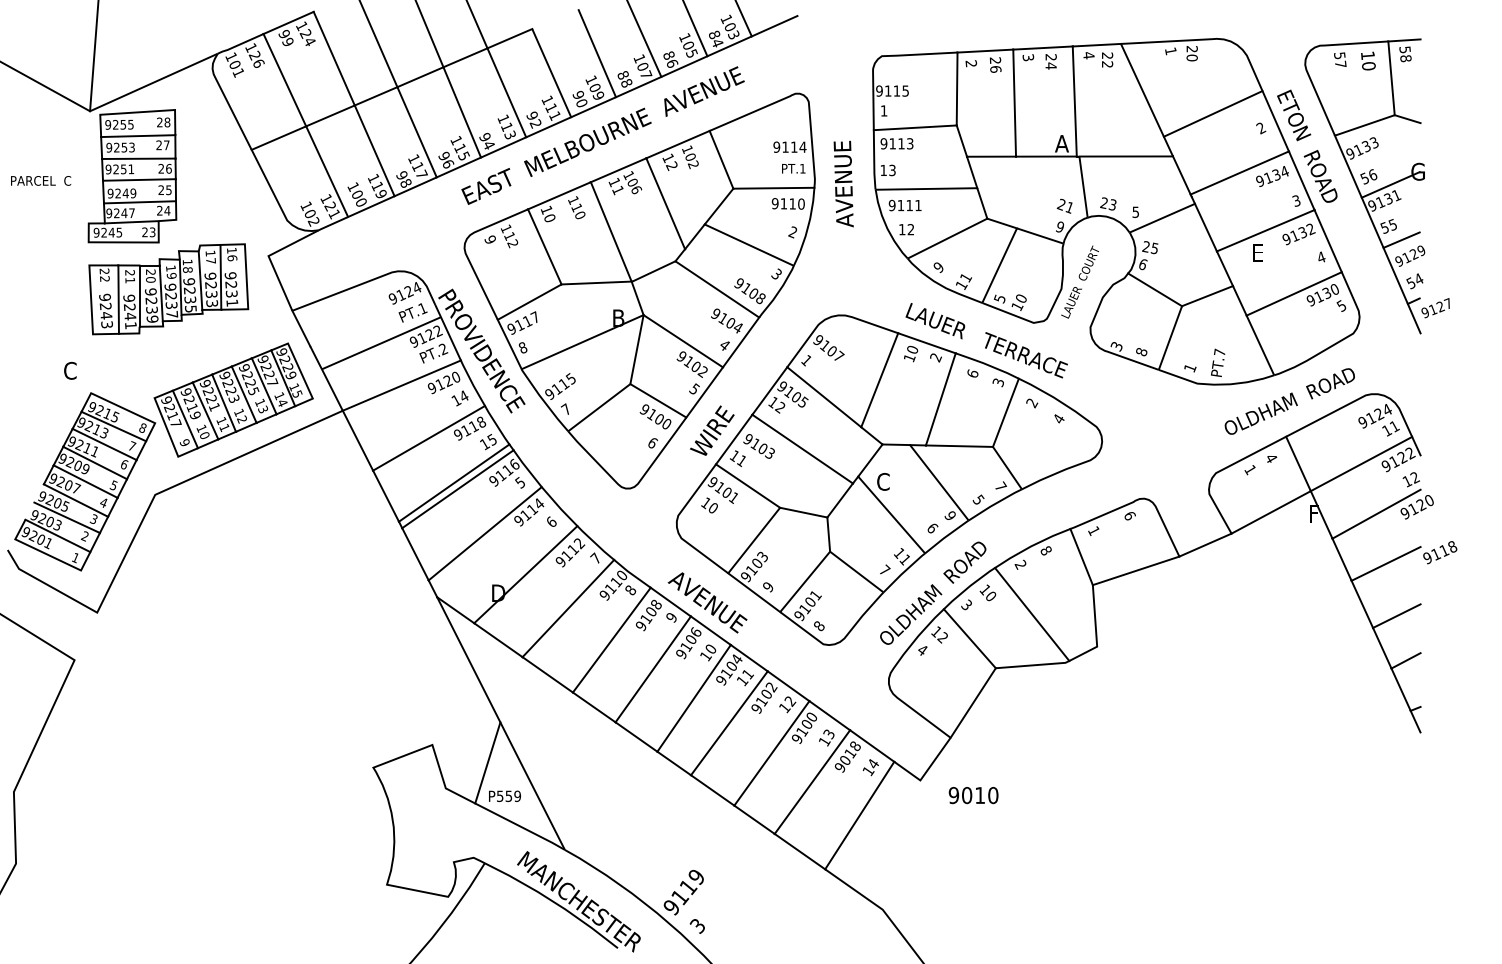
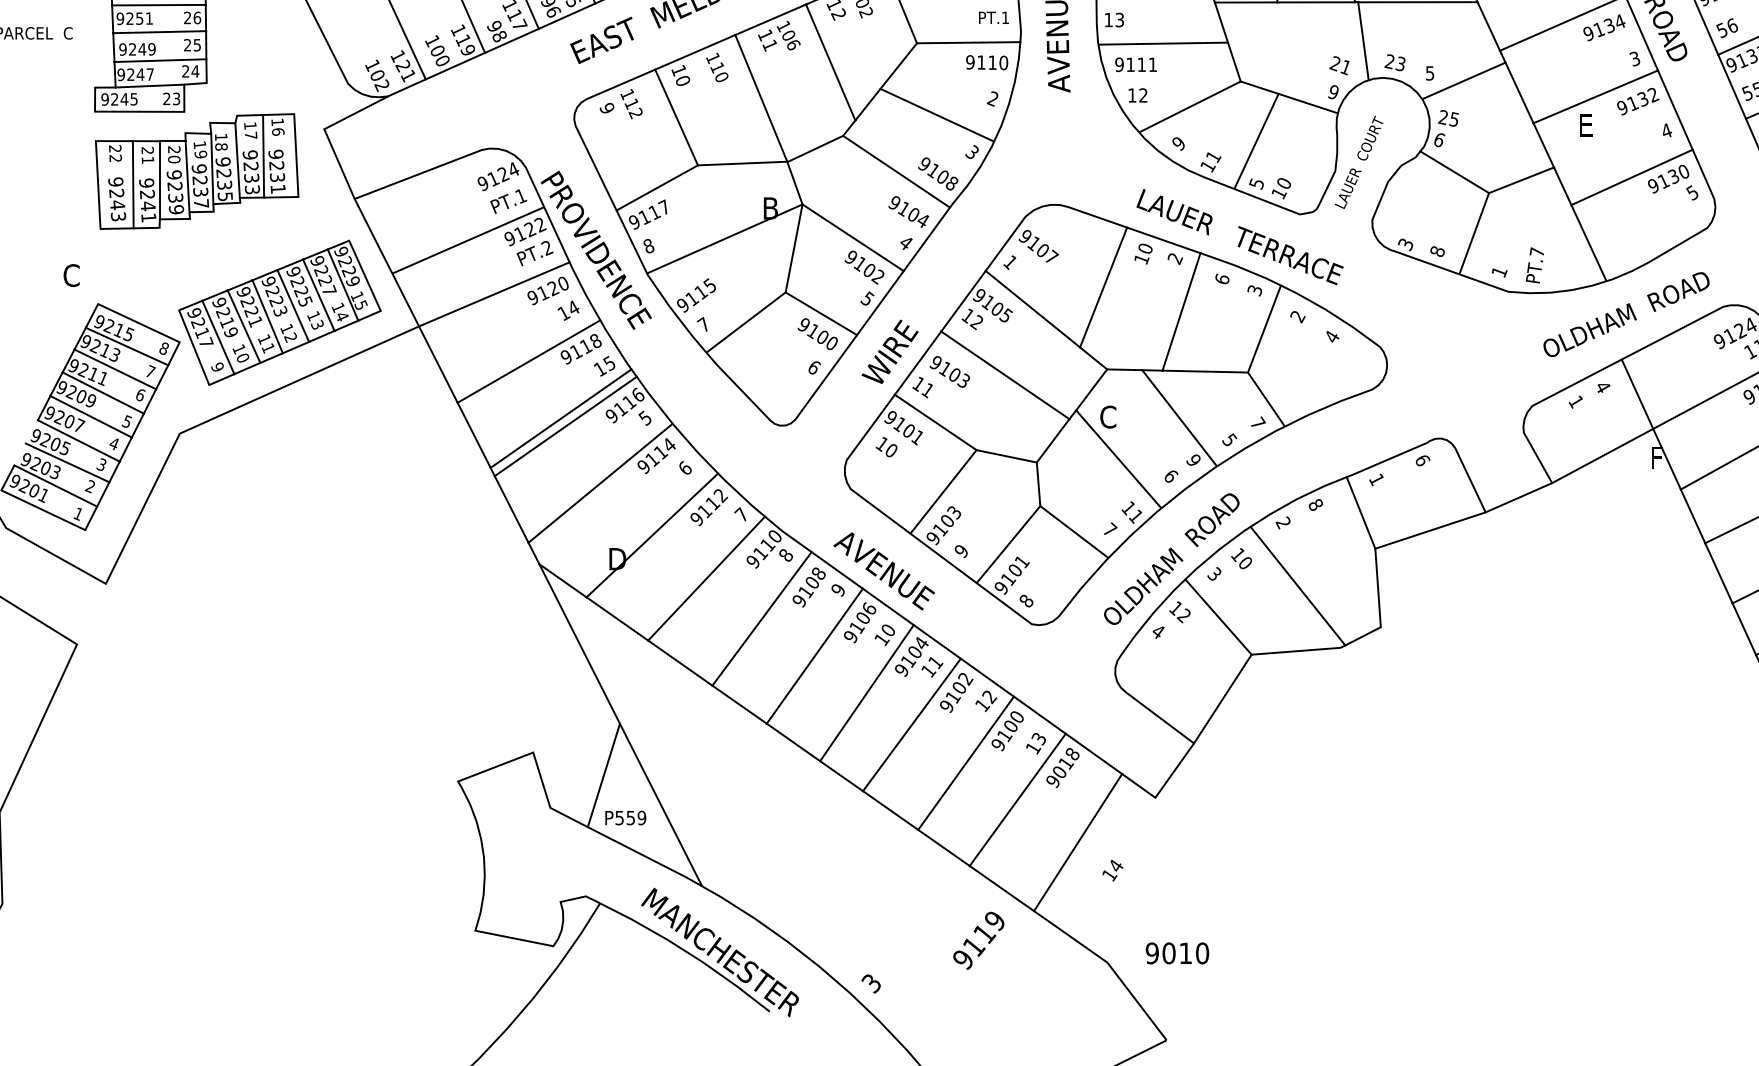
text: (870, 767) -> (1112, 870), moved
text: (973, 795) -> (1177, 953), moved
text: (683, 892) -> (978, 940), moved

